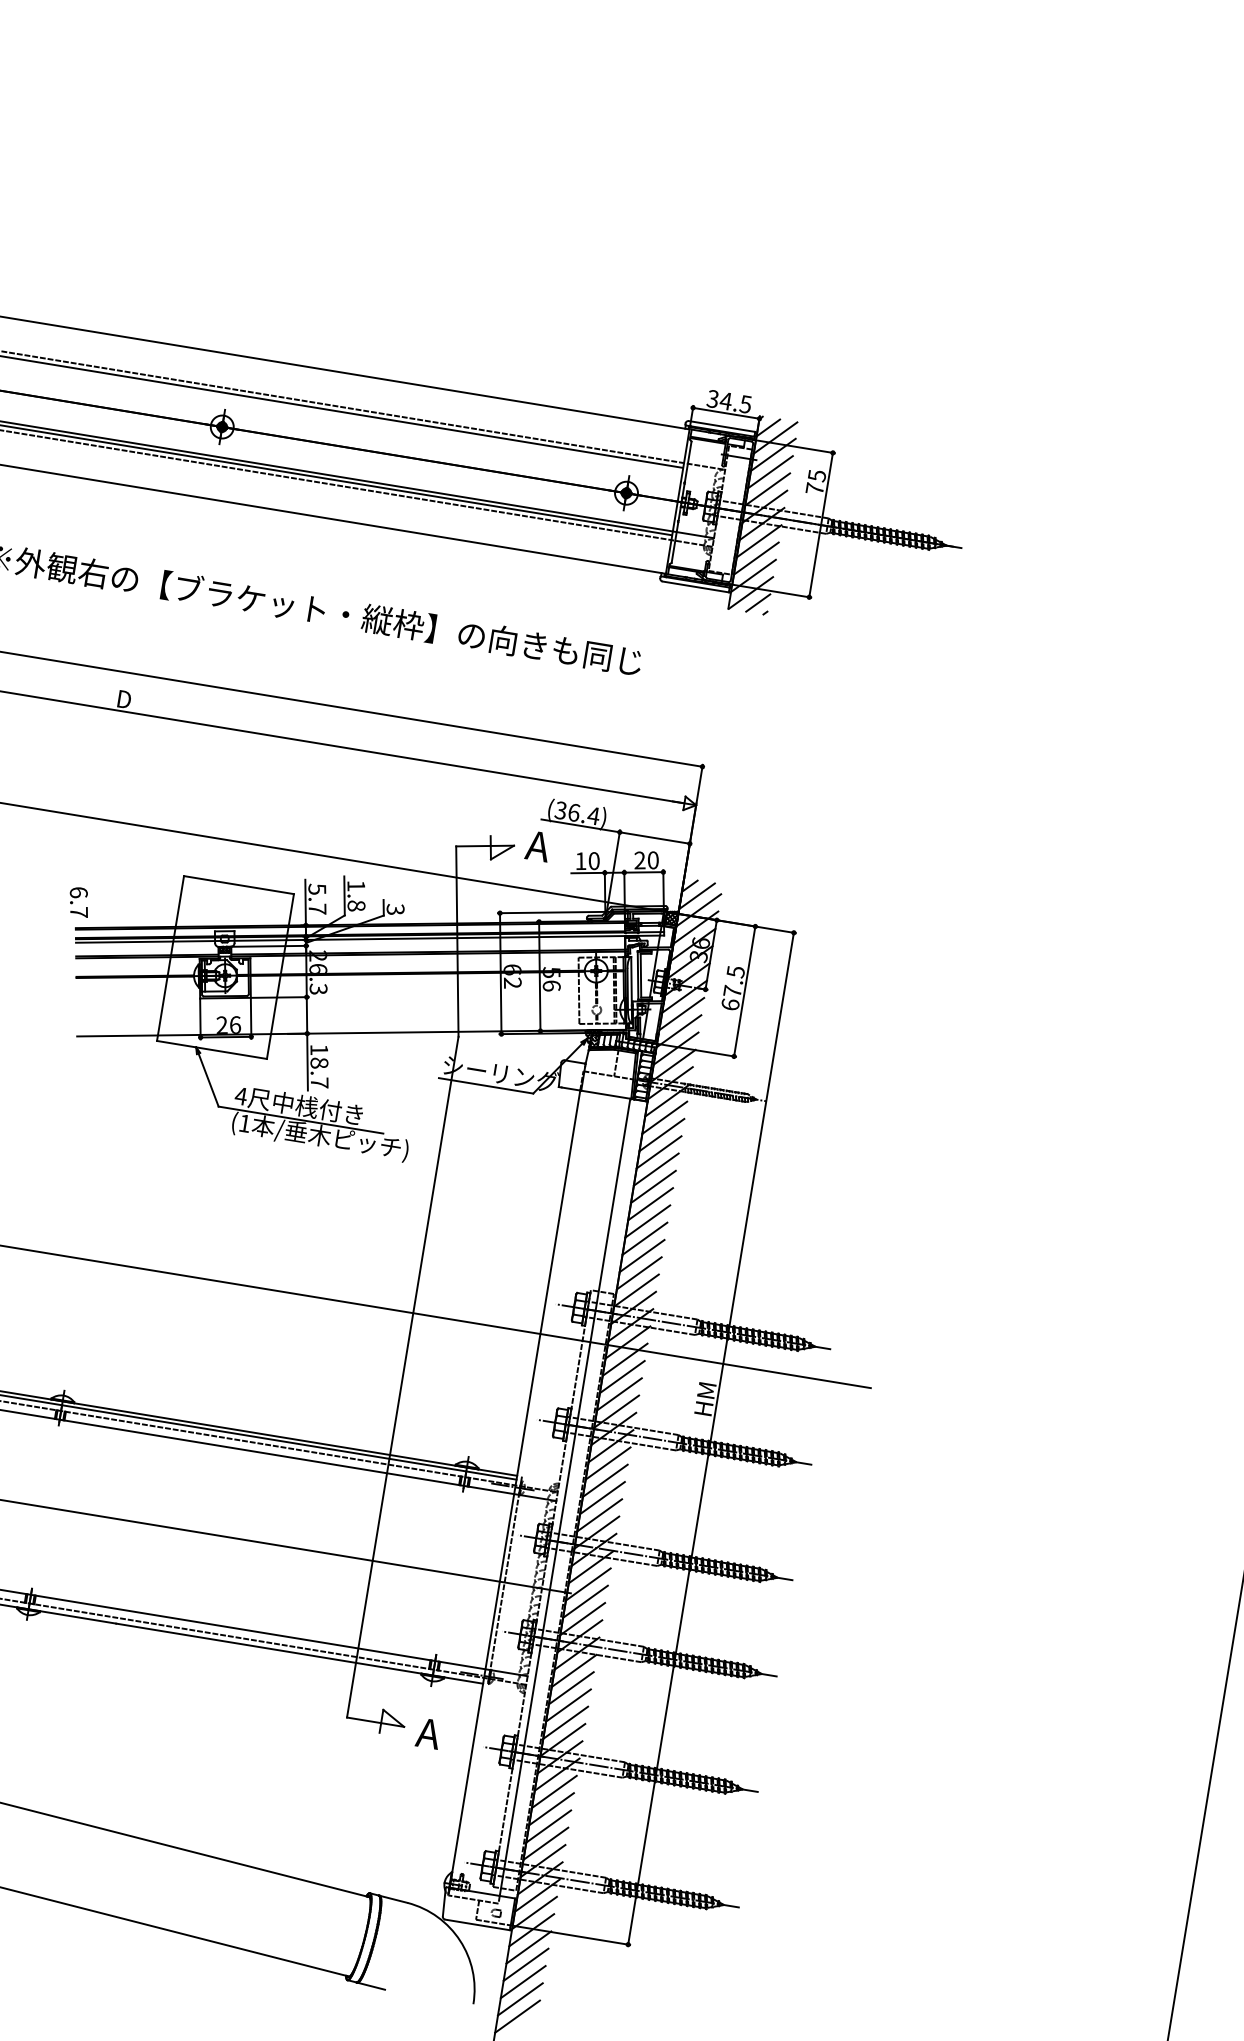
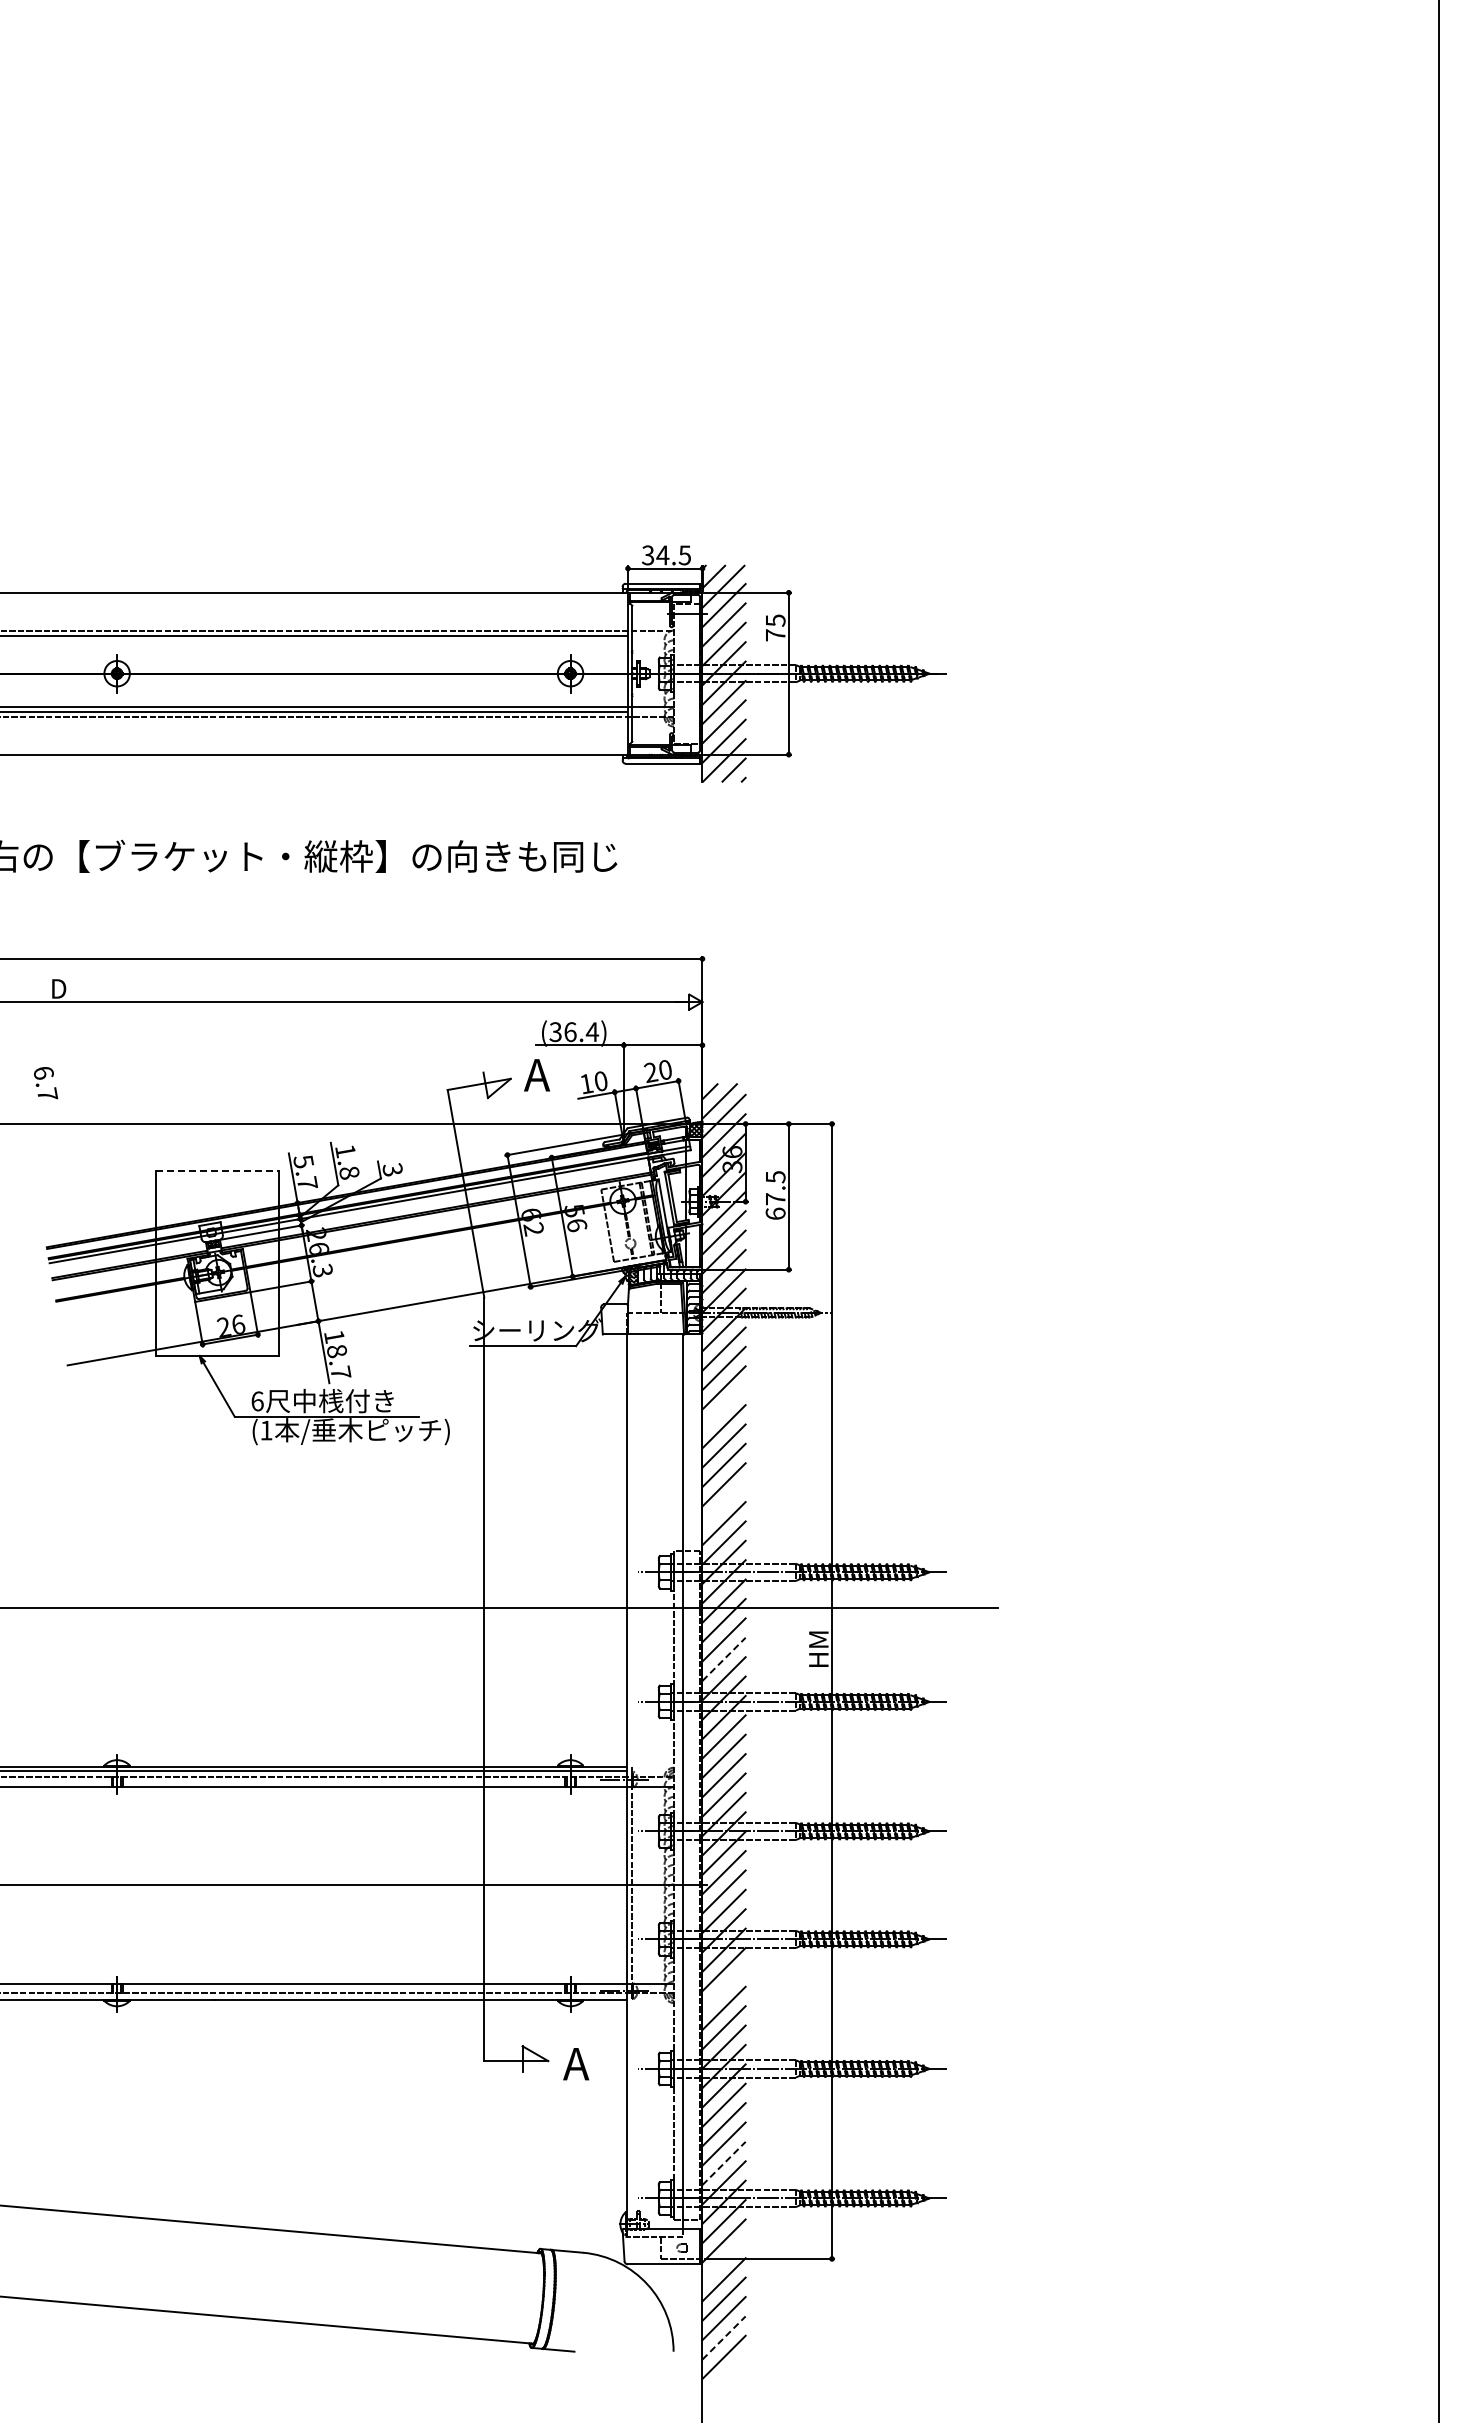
line: (239, 885) -> (217, 1171), solid -> dashed
text: (79, 902) -> (46, 1083), moved
text: (241, 1096) -> (257, 1401), 4 -> 6
line: (655, 1168) -> (723, 1406), removed
line: (641, 1255) -> (723, 1503), removed
line: (619, 1394) -> (724, 1659), solid -> dashed
line: (570, 1687) -> (723, 1988), removed
line: (546, 1843) -> (724, 2163), solid -> dashed
line: (531, 1930) -> (723, 2260), removed
line: (520, 1999) -> (724, 2337), solid -> dashed

